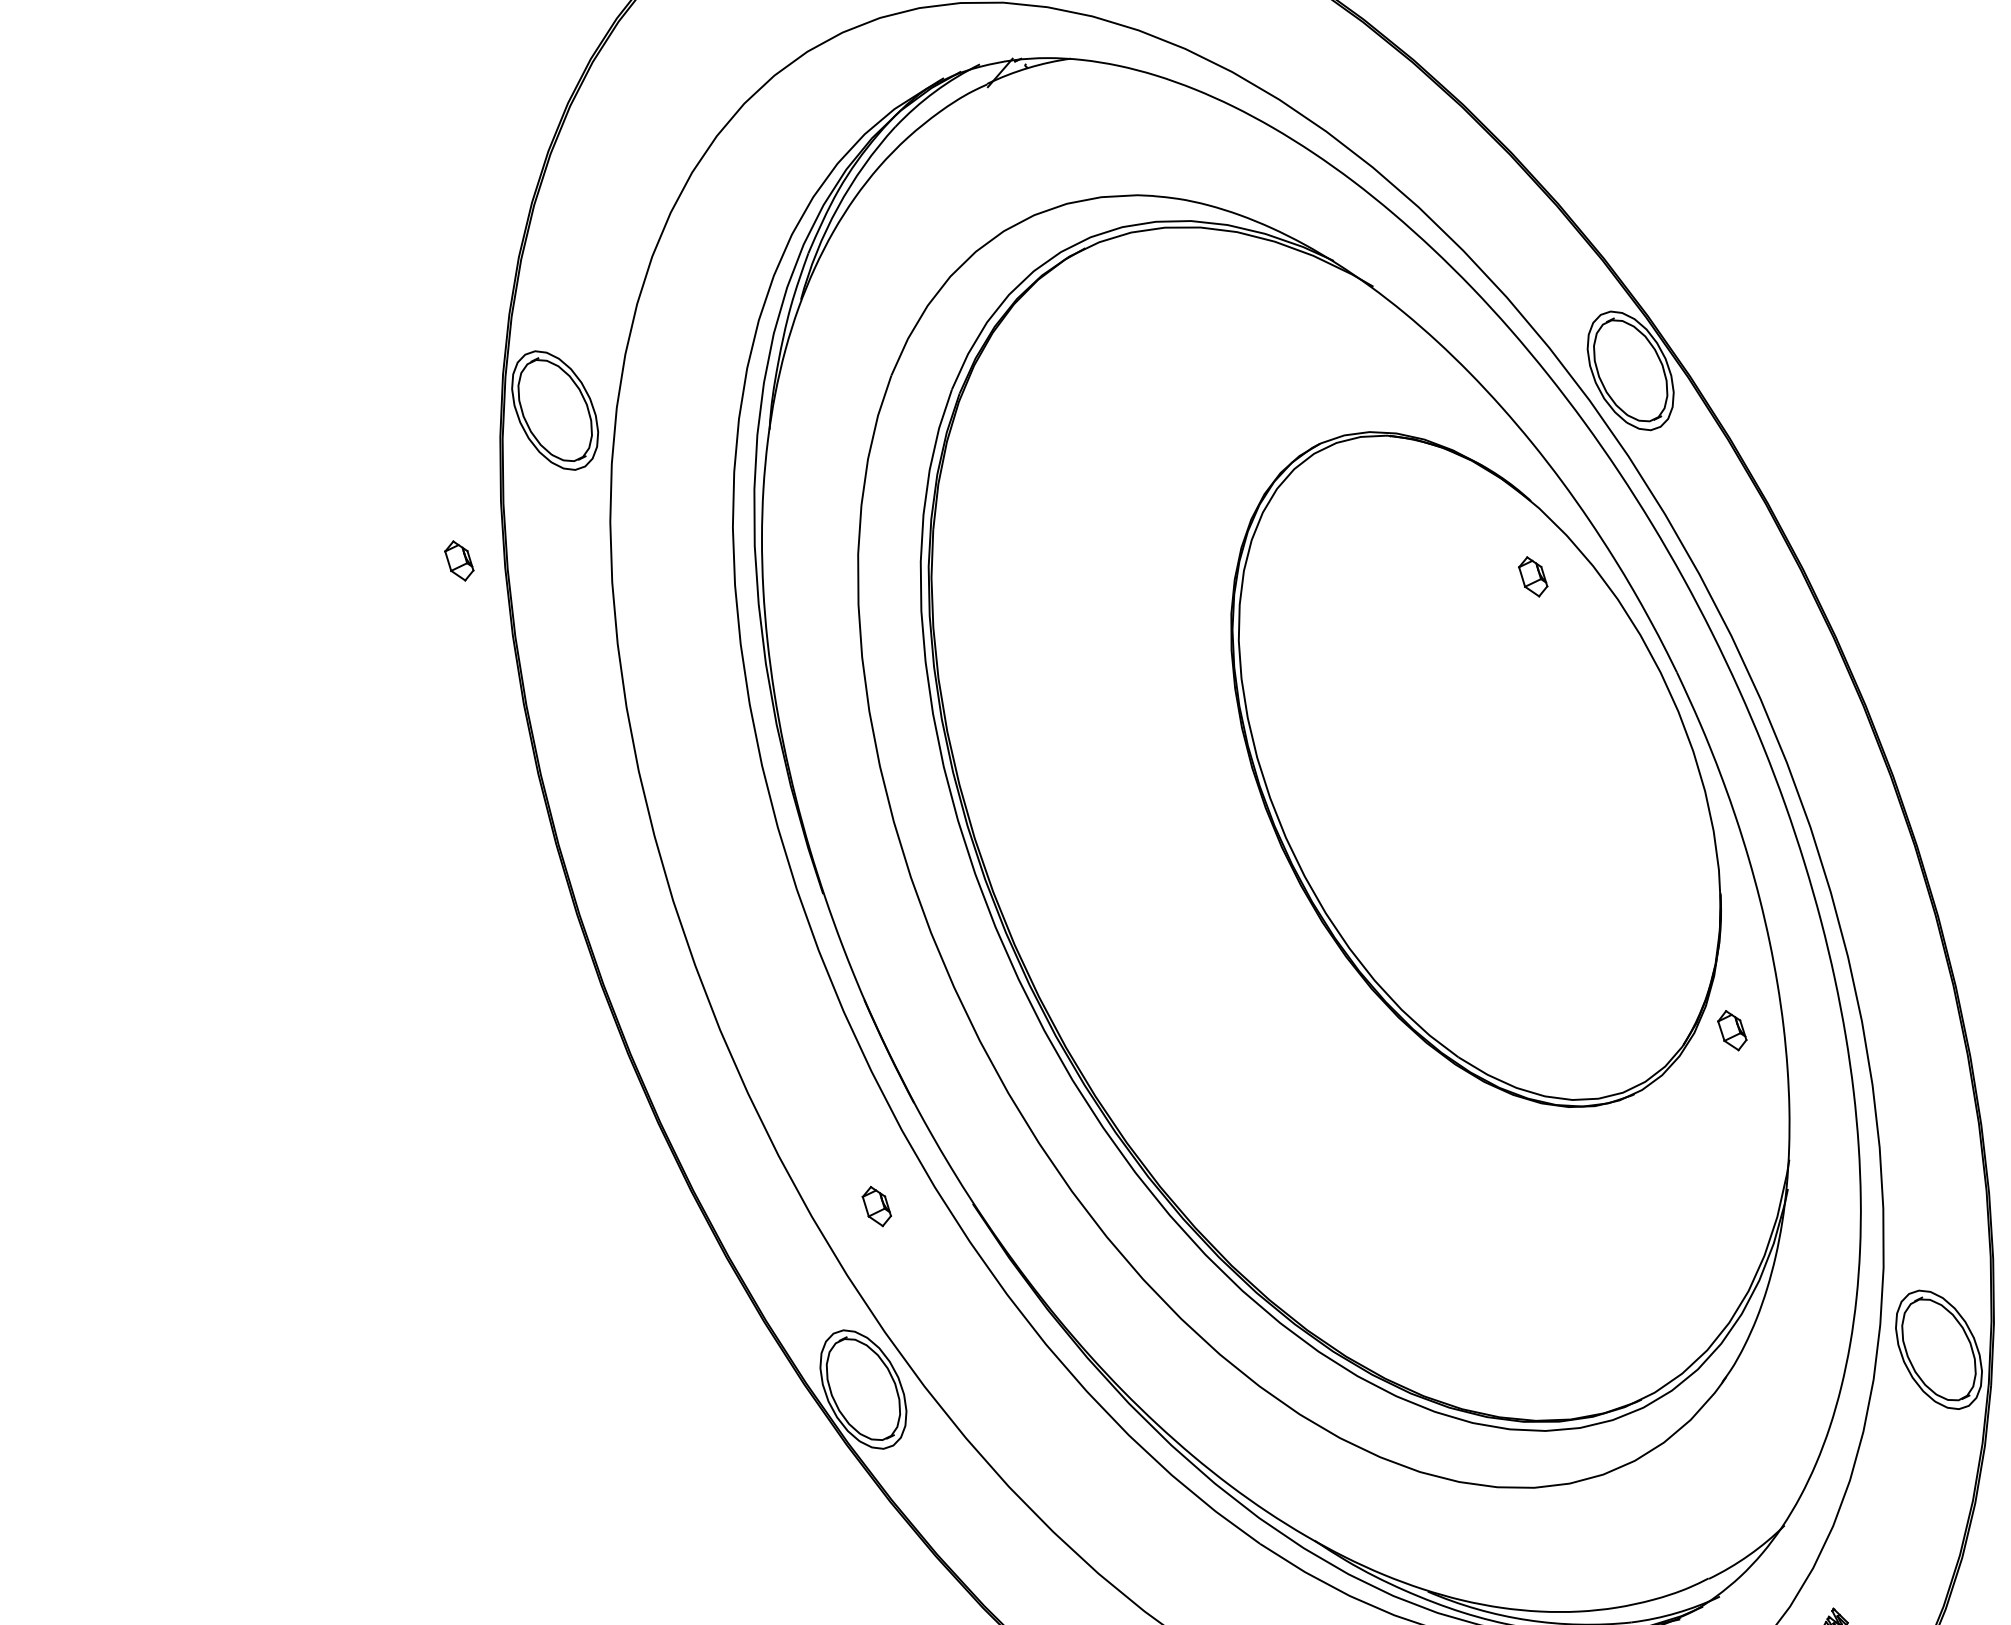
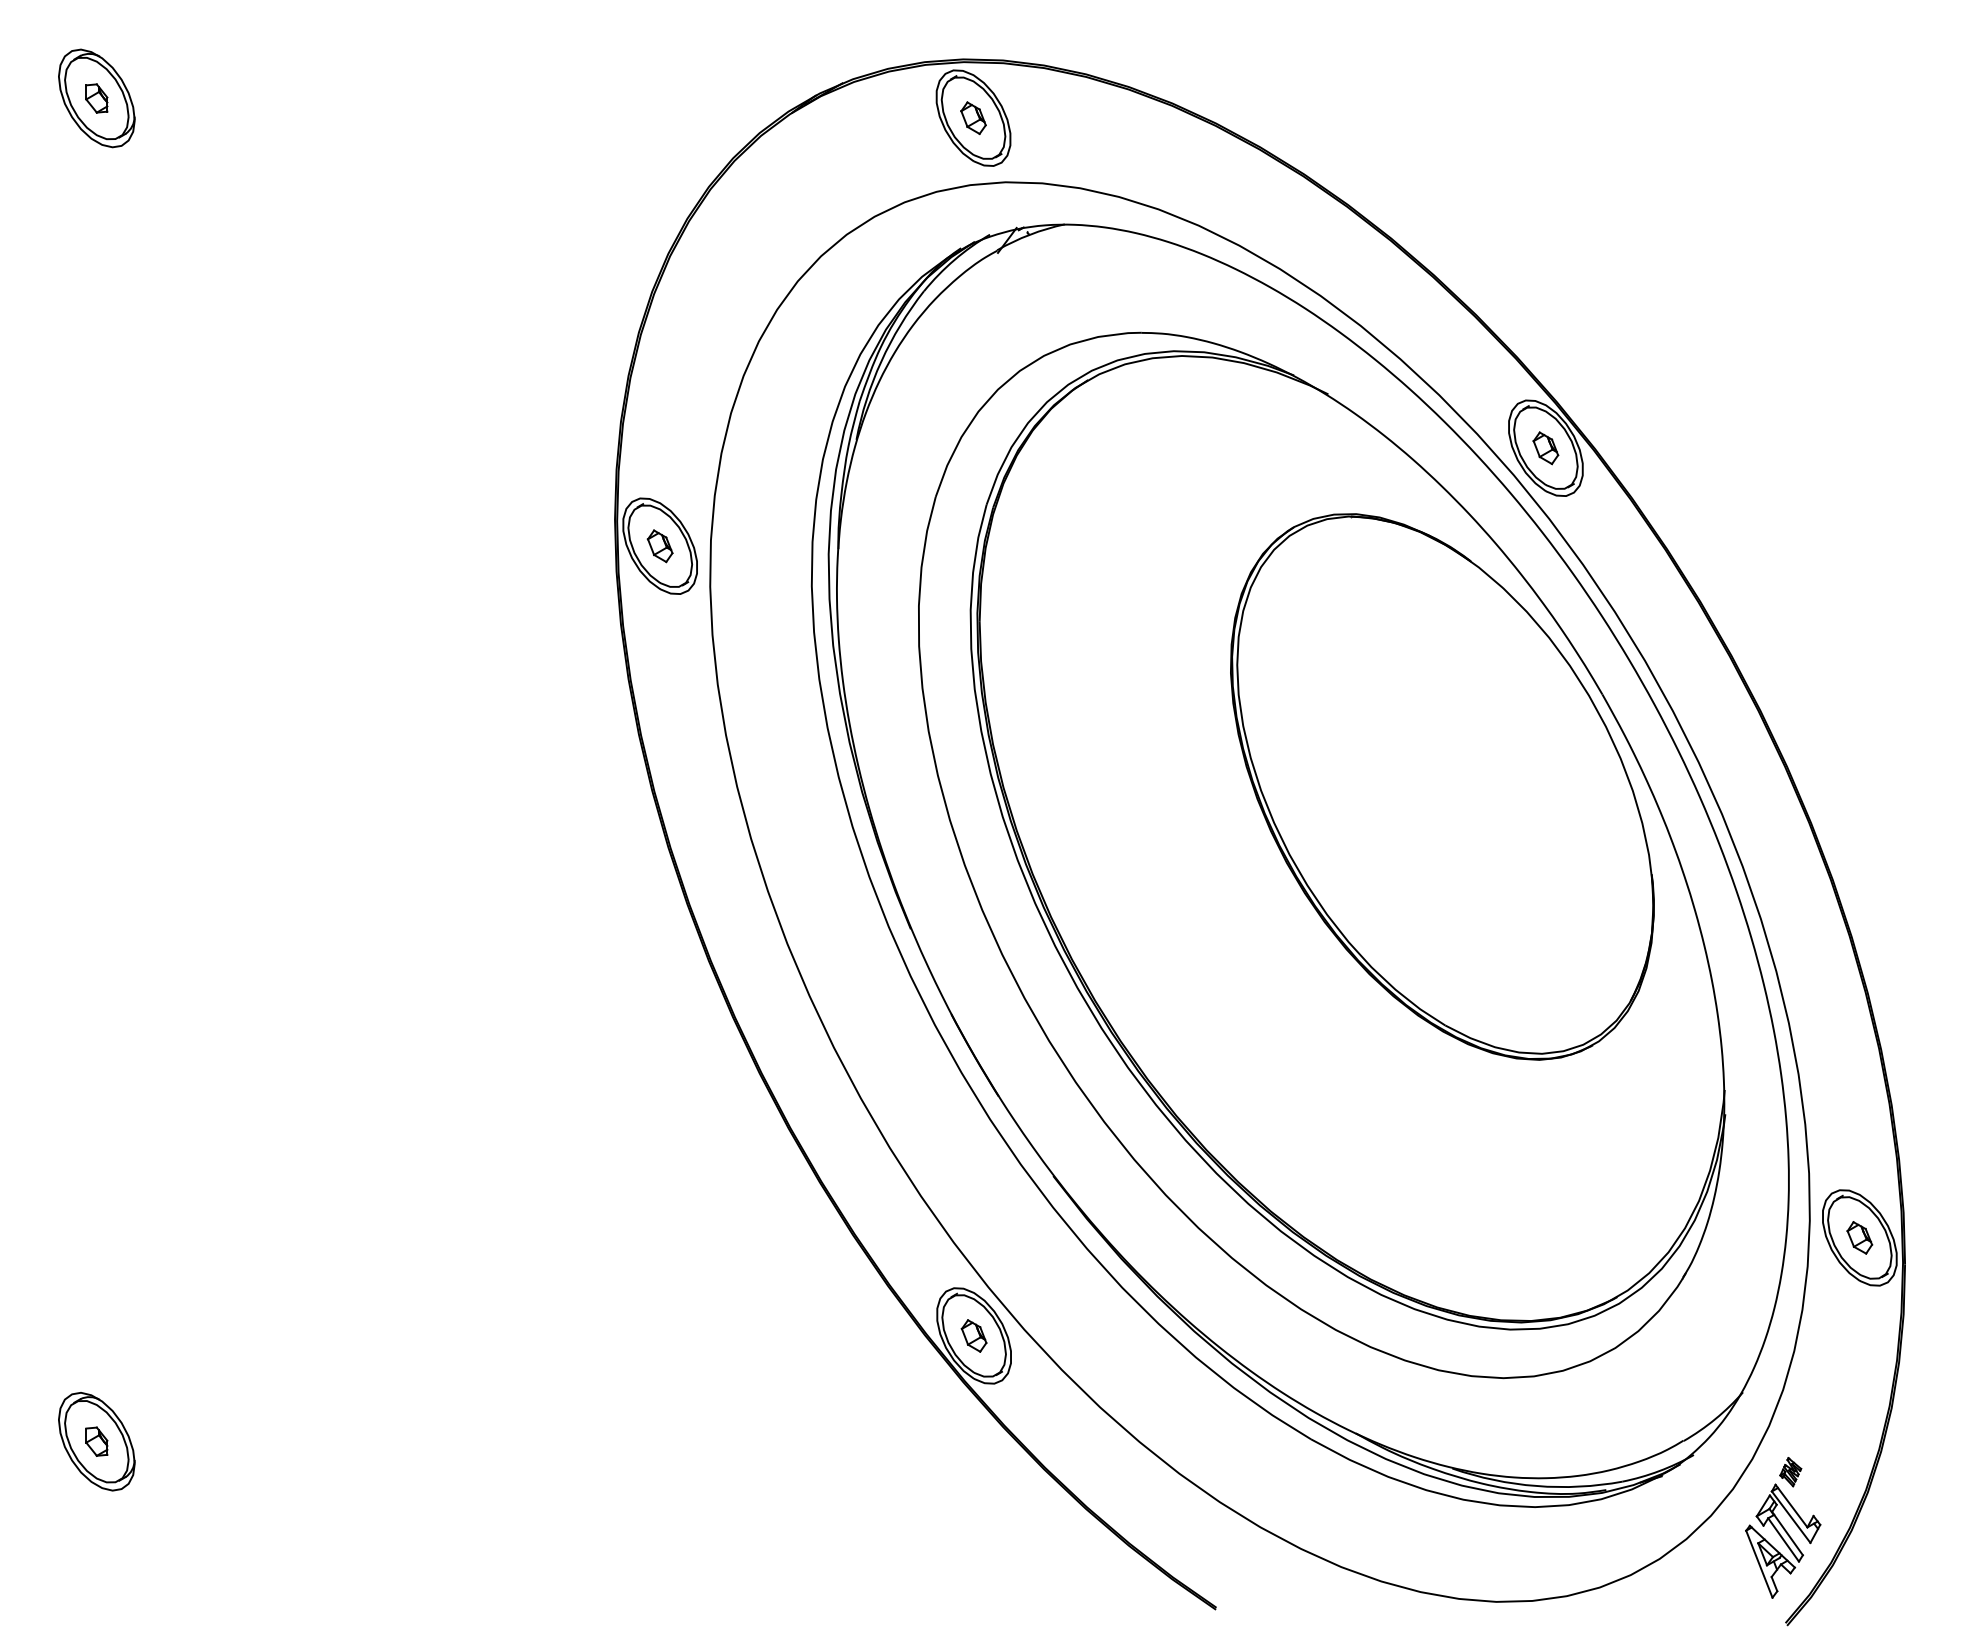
part: (458, 561) -> (659, 546), moved
part: (1532, 577) -> (1545, 448), moved
part: (1731, 1030) -> (1859, 1237), moved
part: (876, 1205) -> (973, 1335), moved

